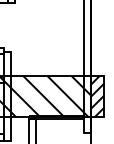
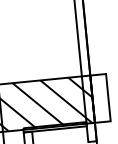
hatch: (97, 96) -> (100, 98), removed

